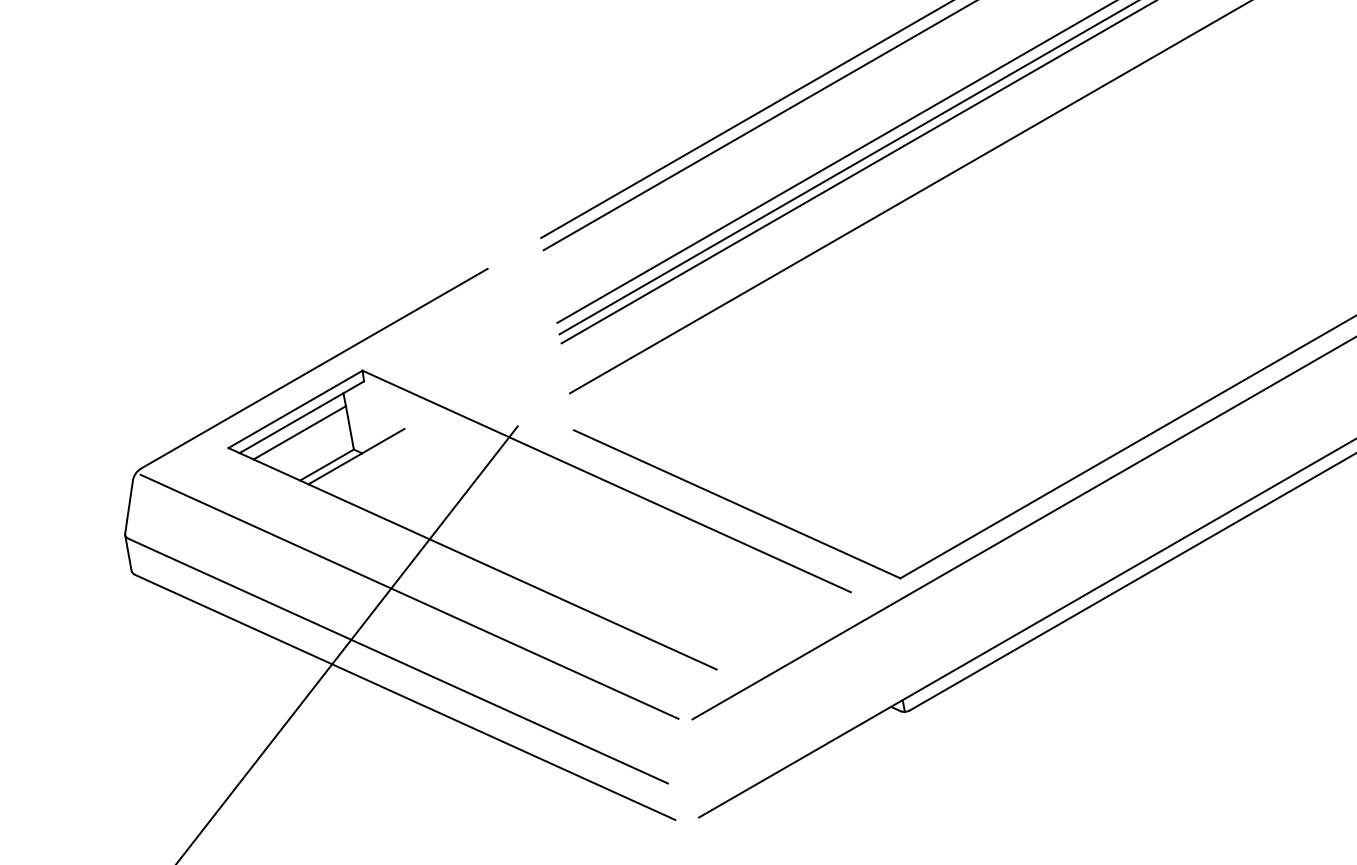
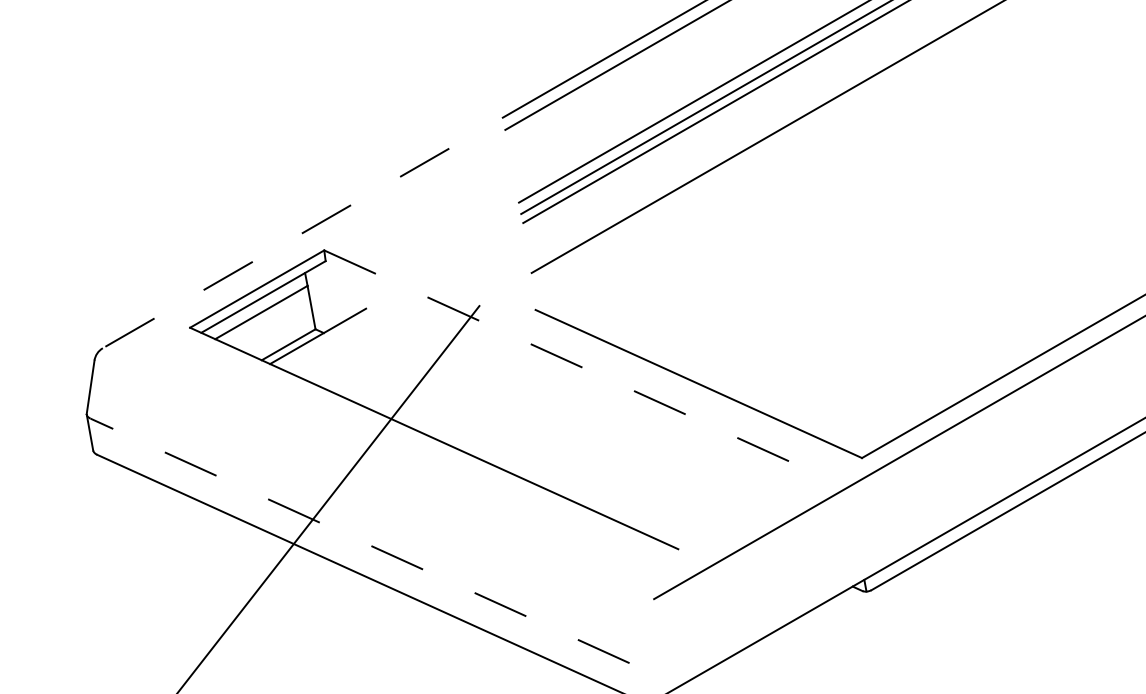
line: (314, 368) -> (276, 248), solid -> dashed
line: (607, 481) -> (569, 361), solid -> dashed
line: (409, 596) -> (371, 476), removed
line: (398, 661) -> (360, 541), solid -> dashed

